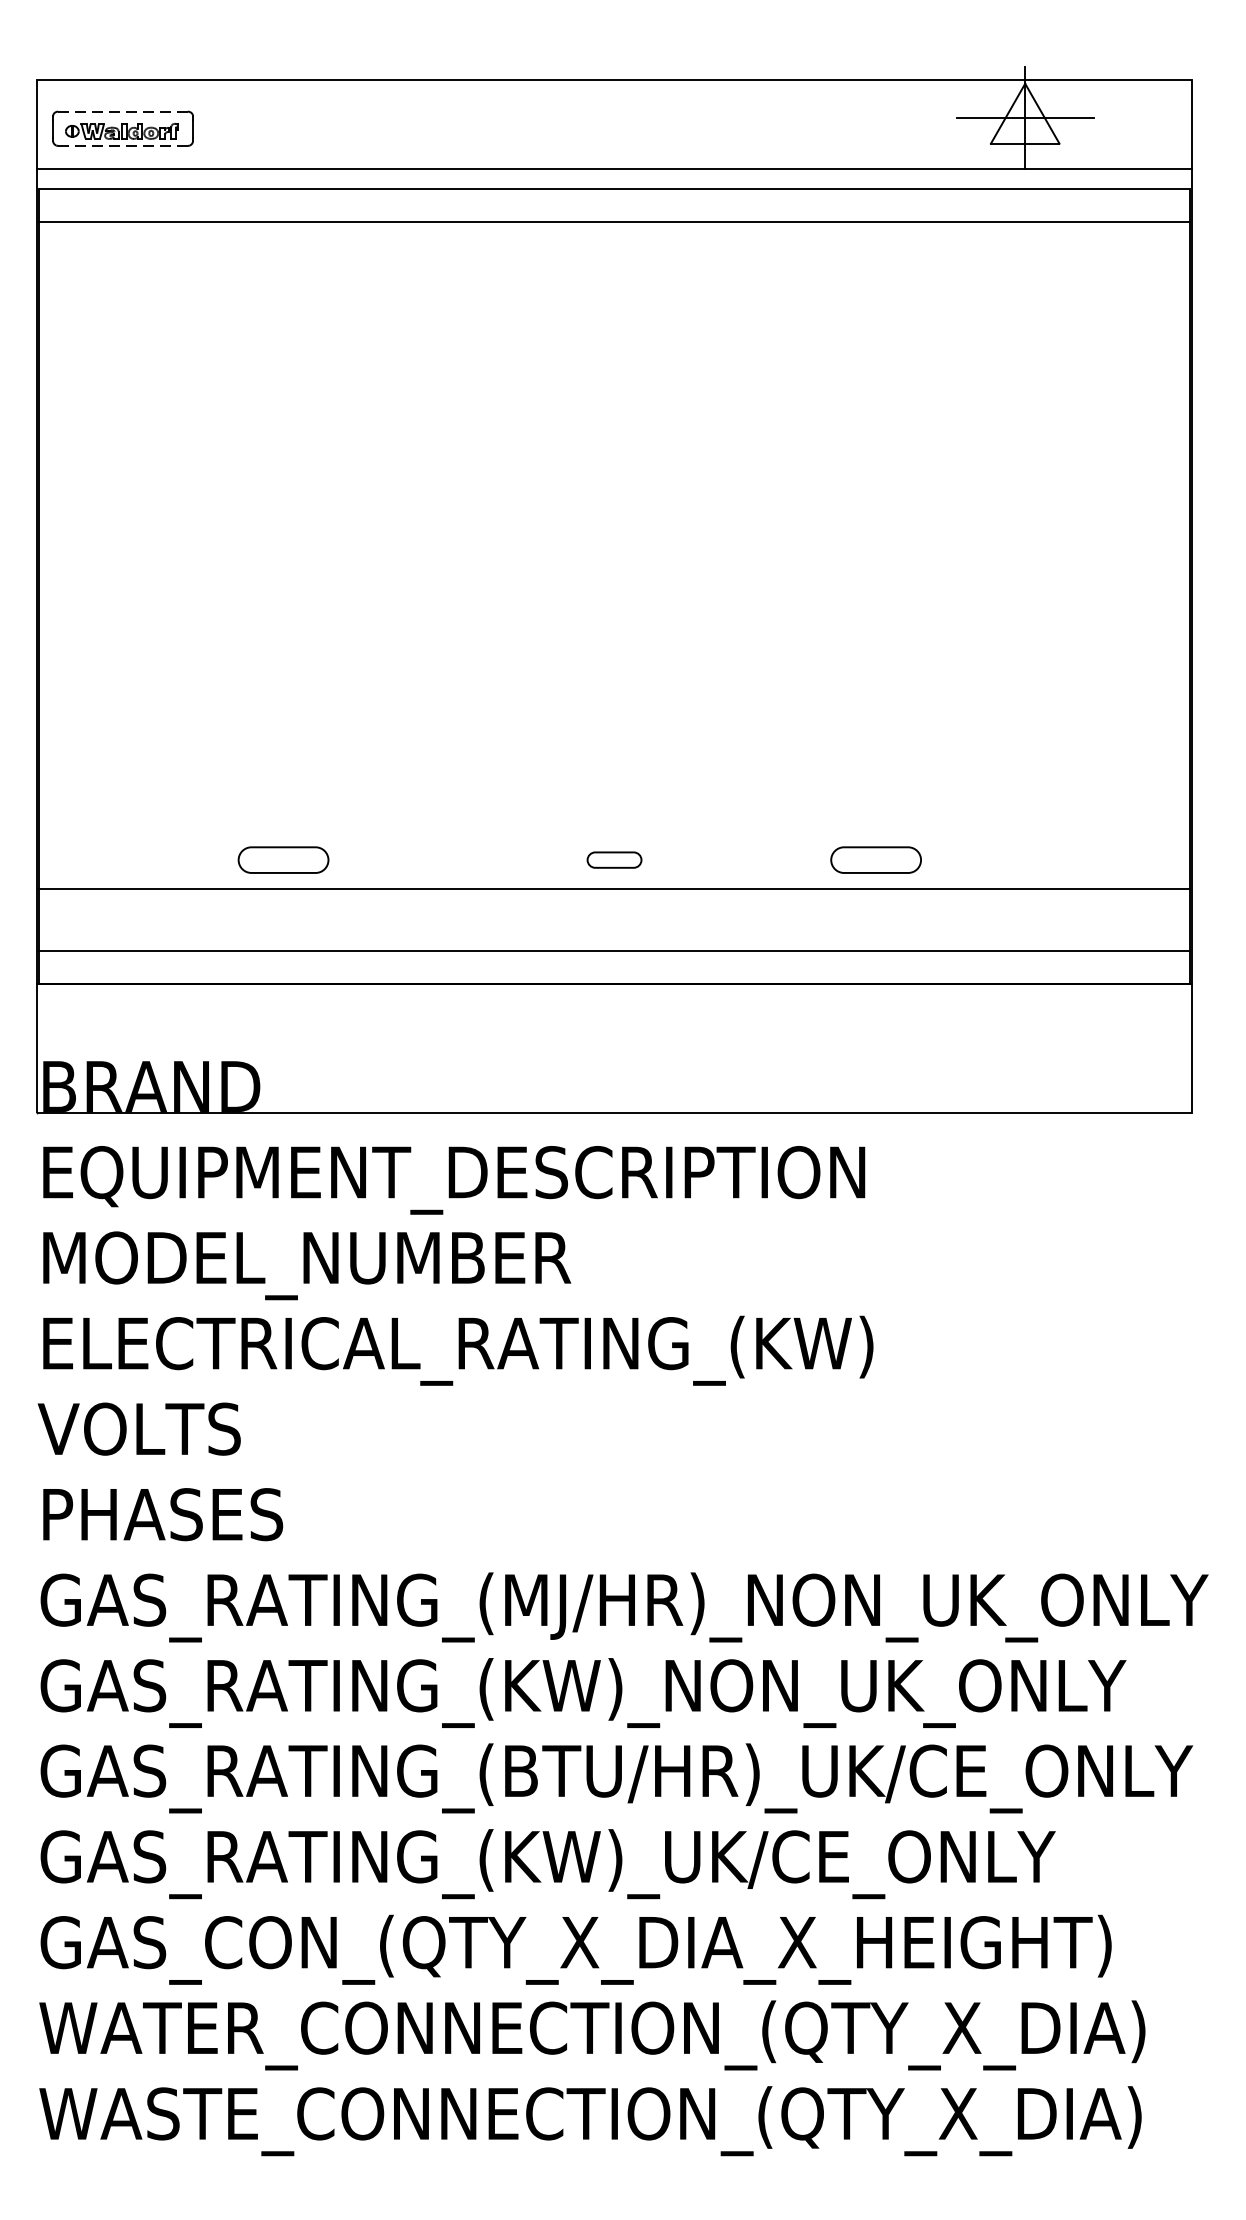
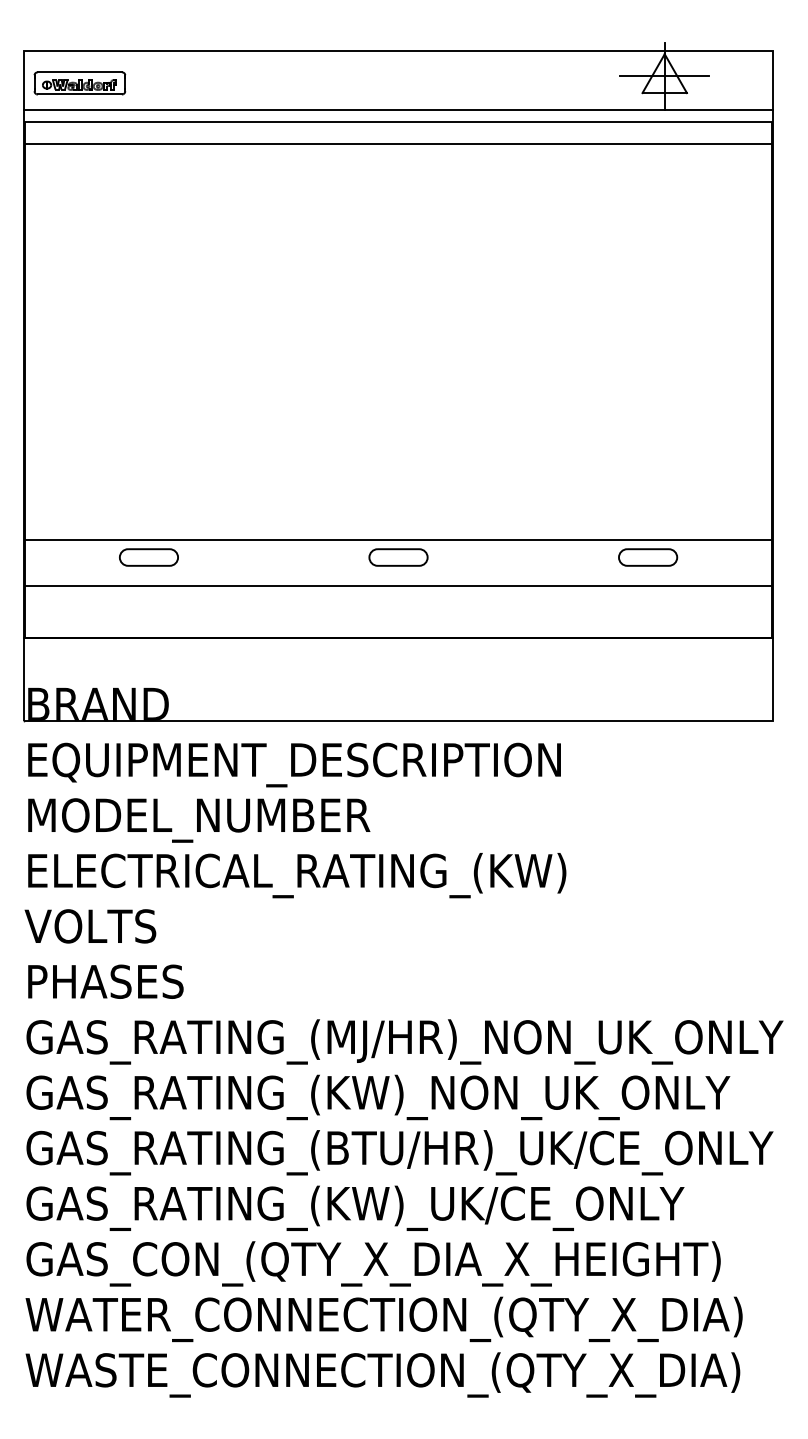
line: (122, 111) -> (79, 72), dashed -> solid
line: (122, 145) -> (79, 94), dashed -> solid
part: (282, 860) -> (148, 557), moved
part: (614, 860) -> (398, 557), size x1.67
part: (876, 860) -> (648, 557), moved
line: (614, 889) -> (398, 540), moved
line: (614, 951) -> (398, 585), moved

